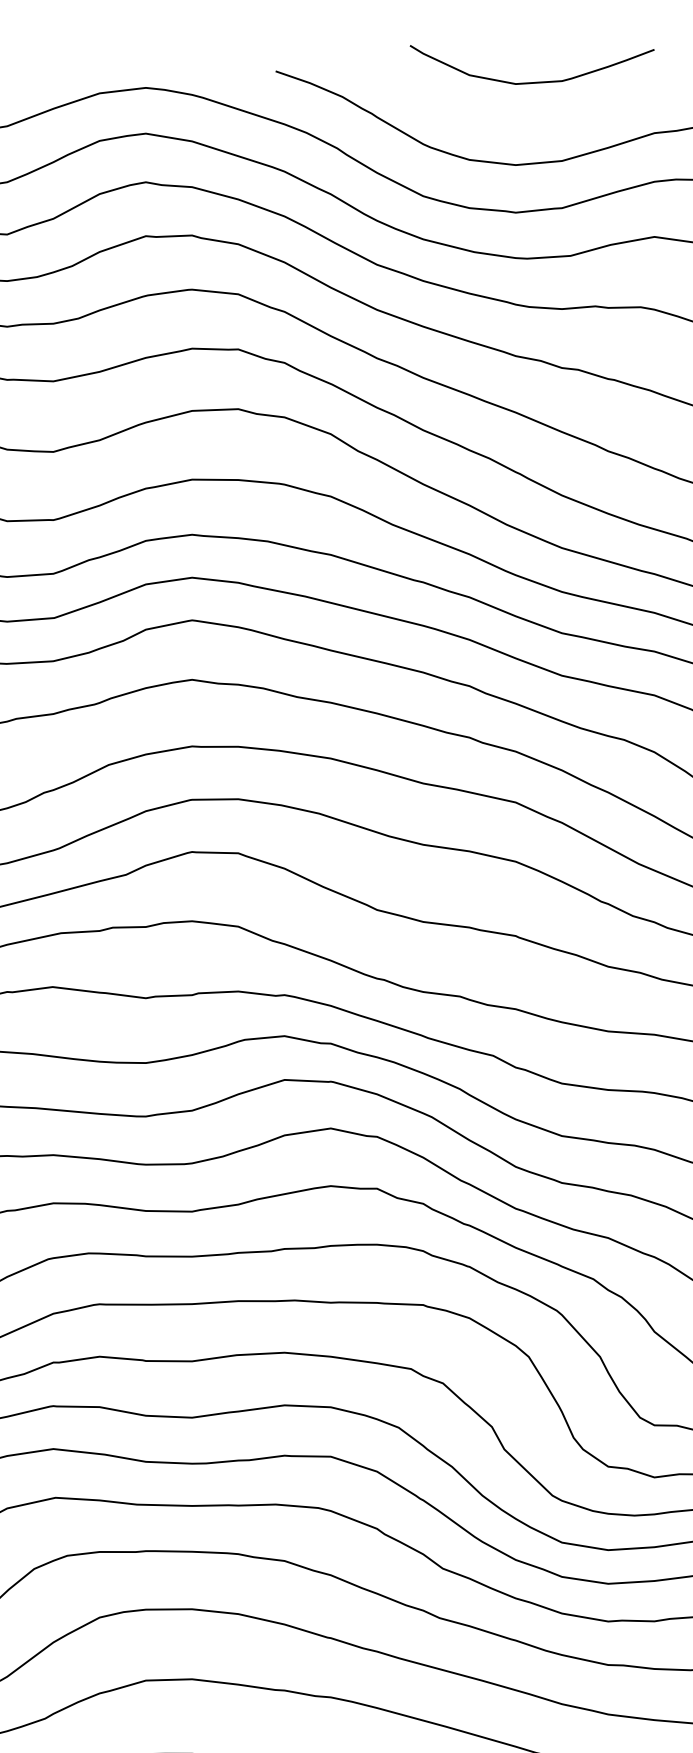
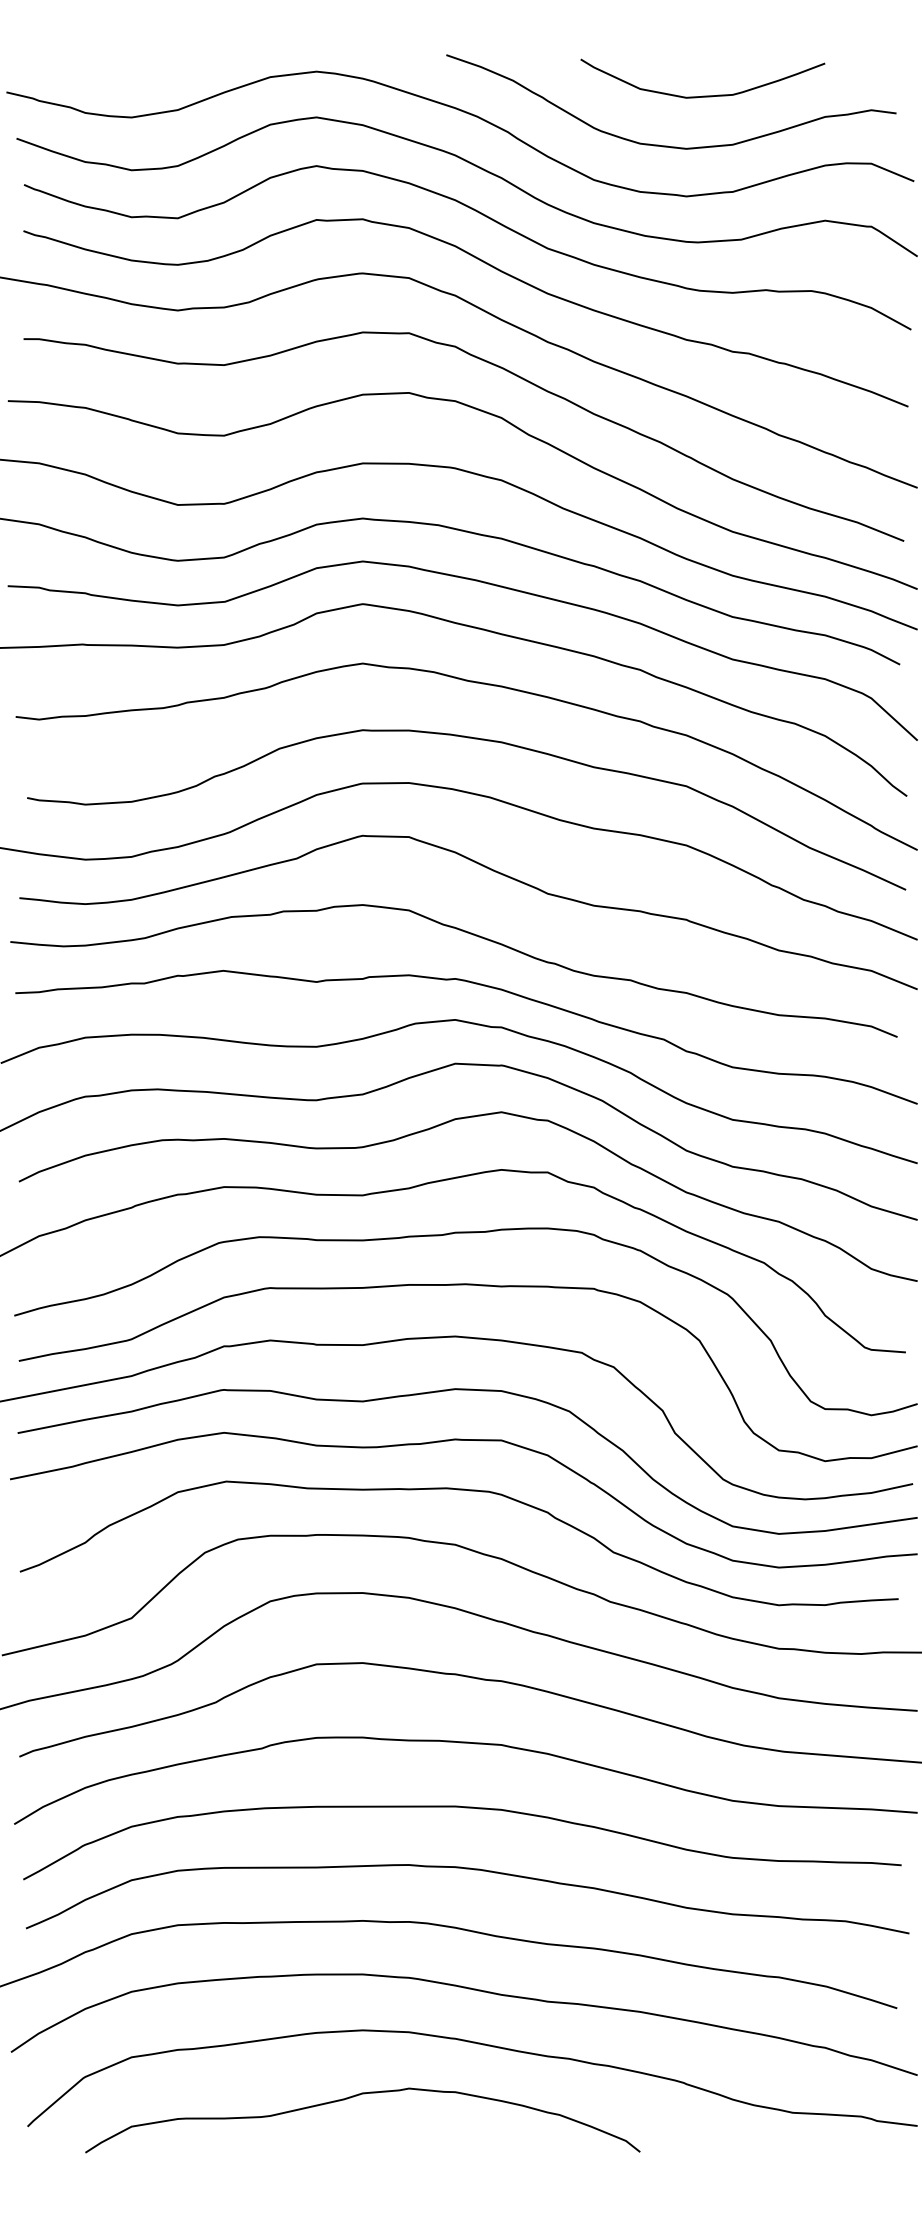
curve: (531, 81) -> (702, 95), moved

